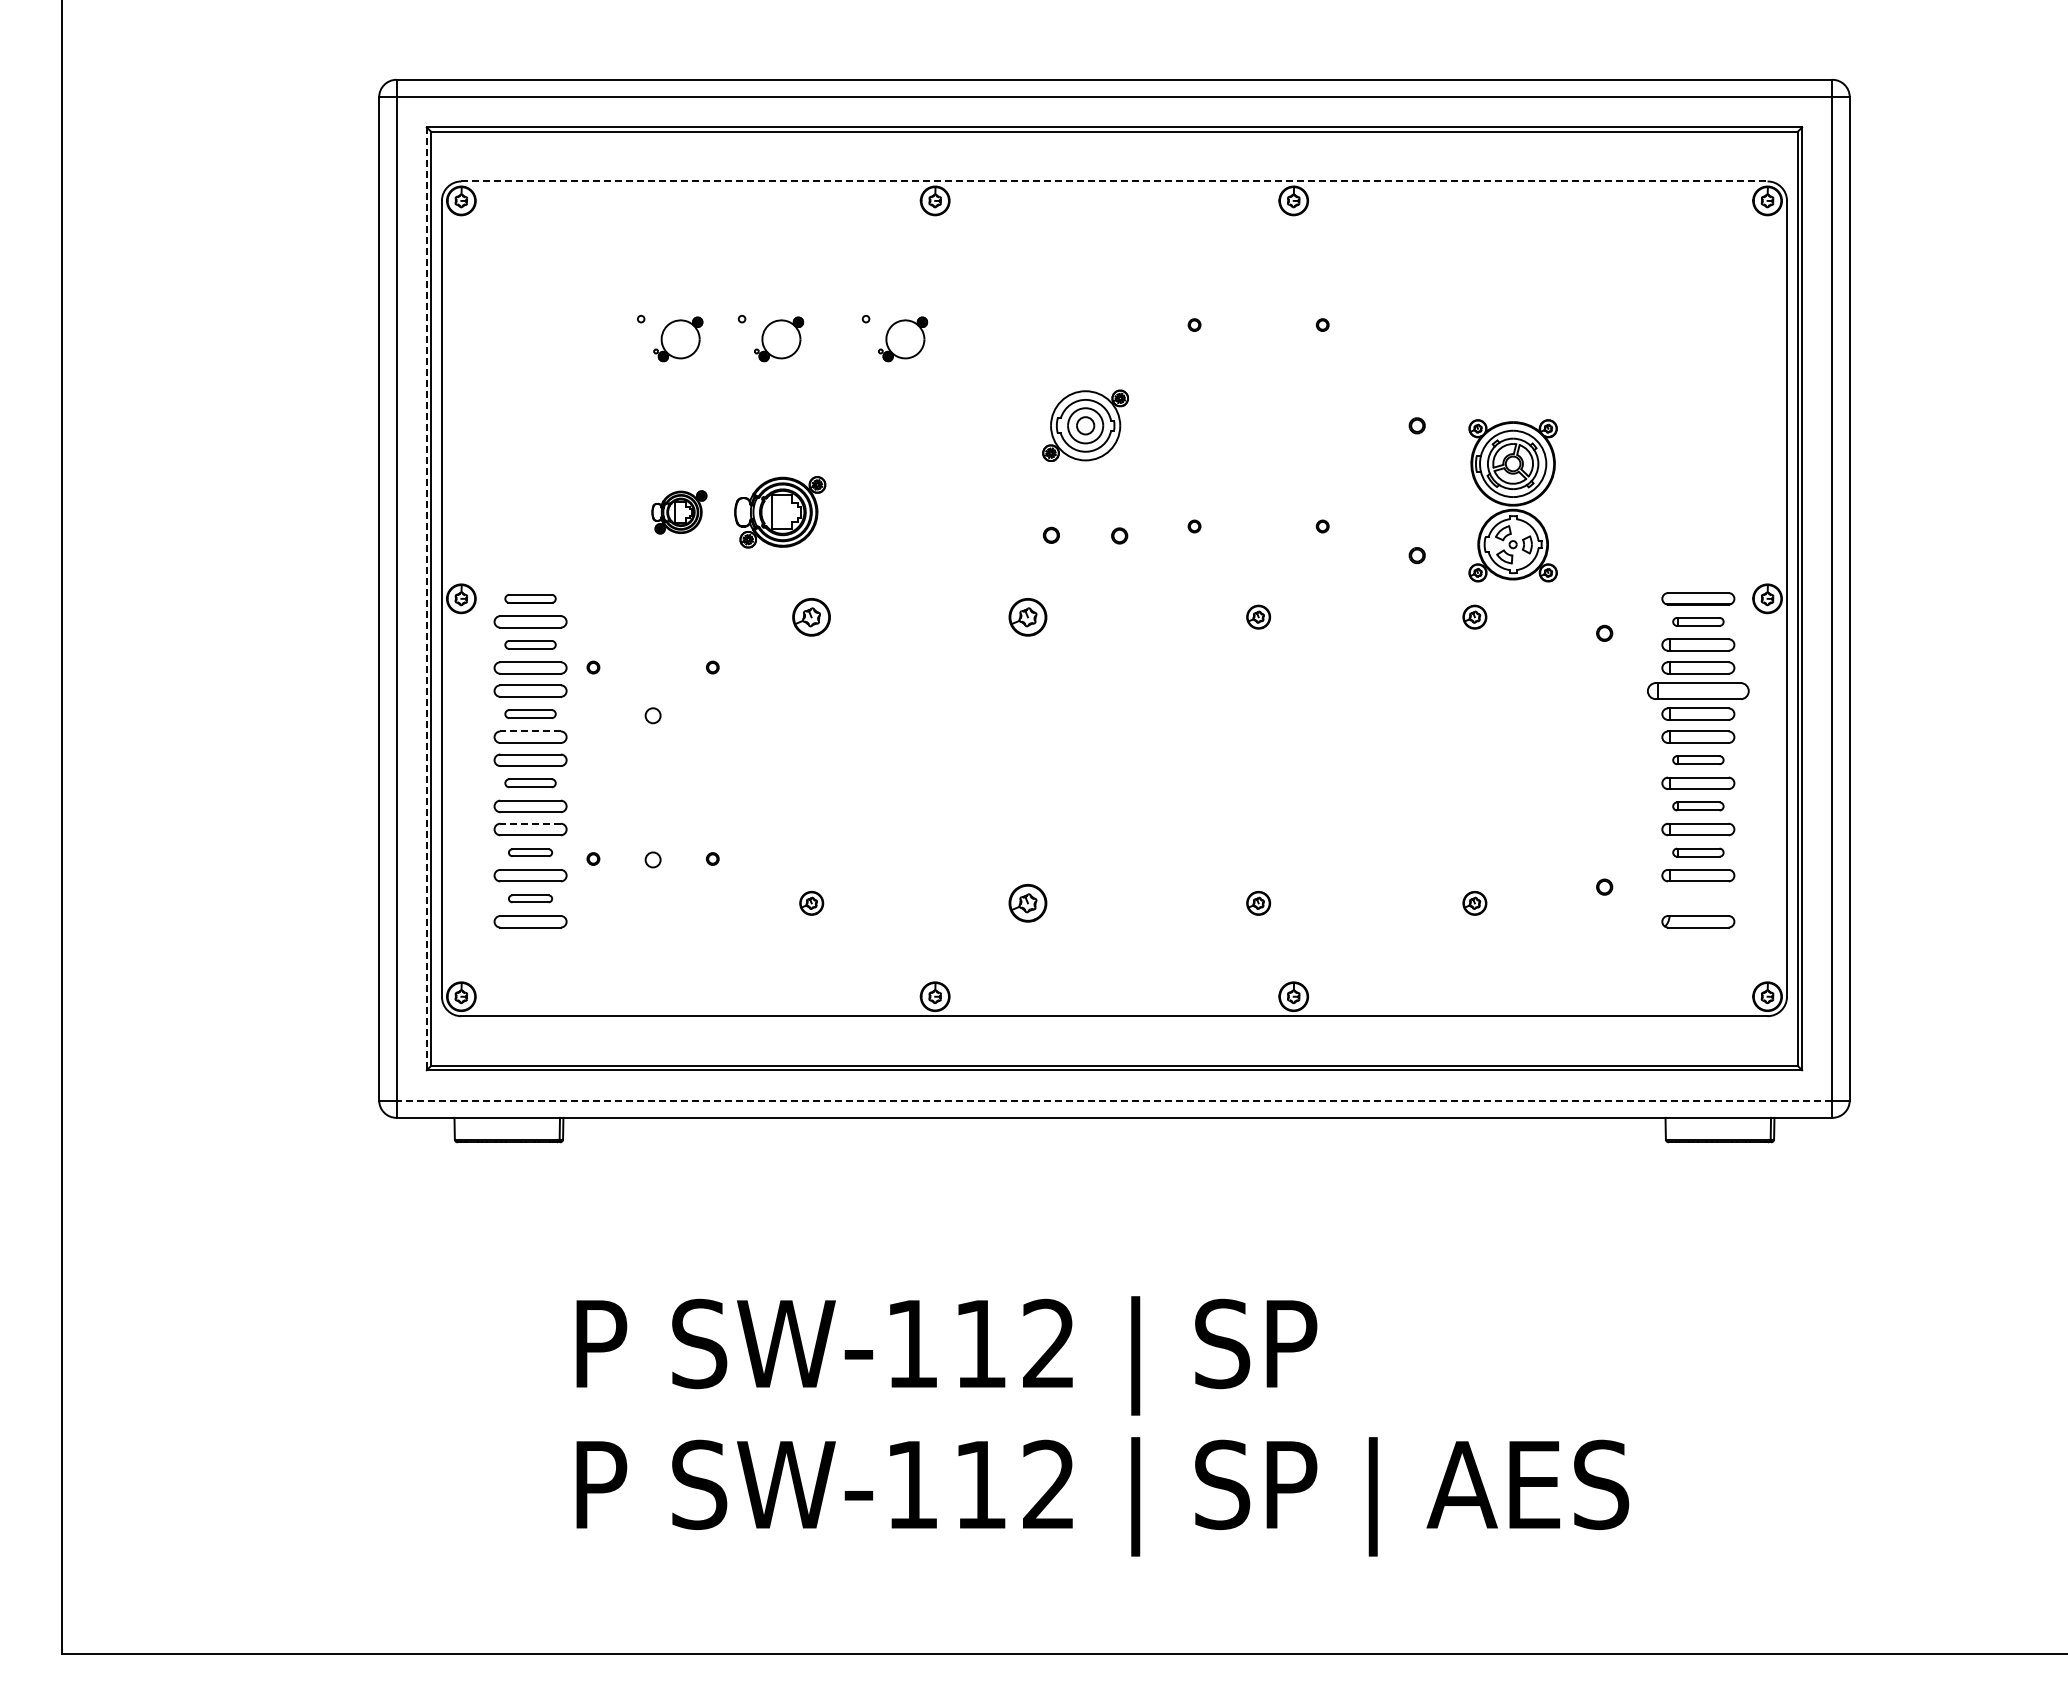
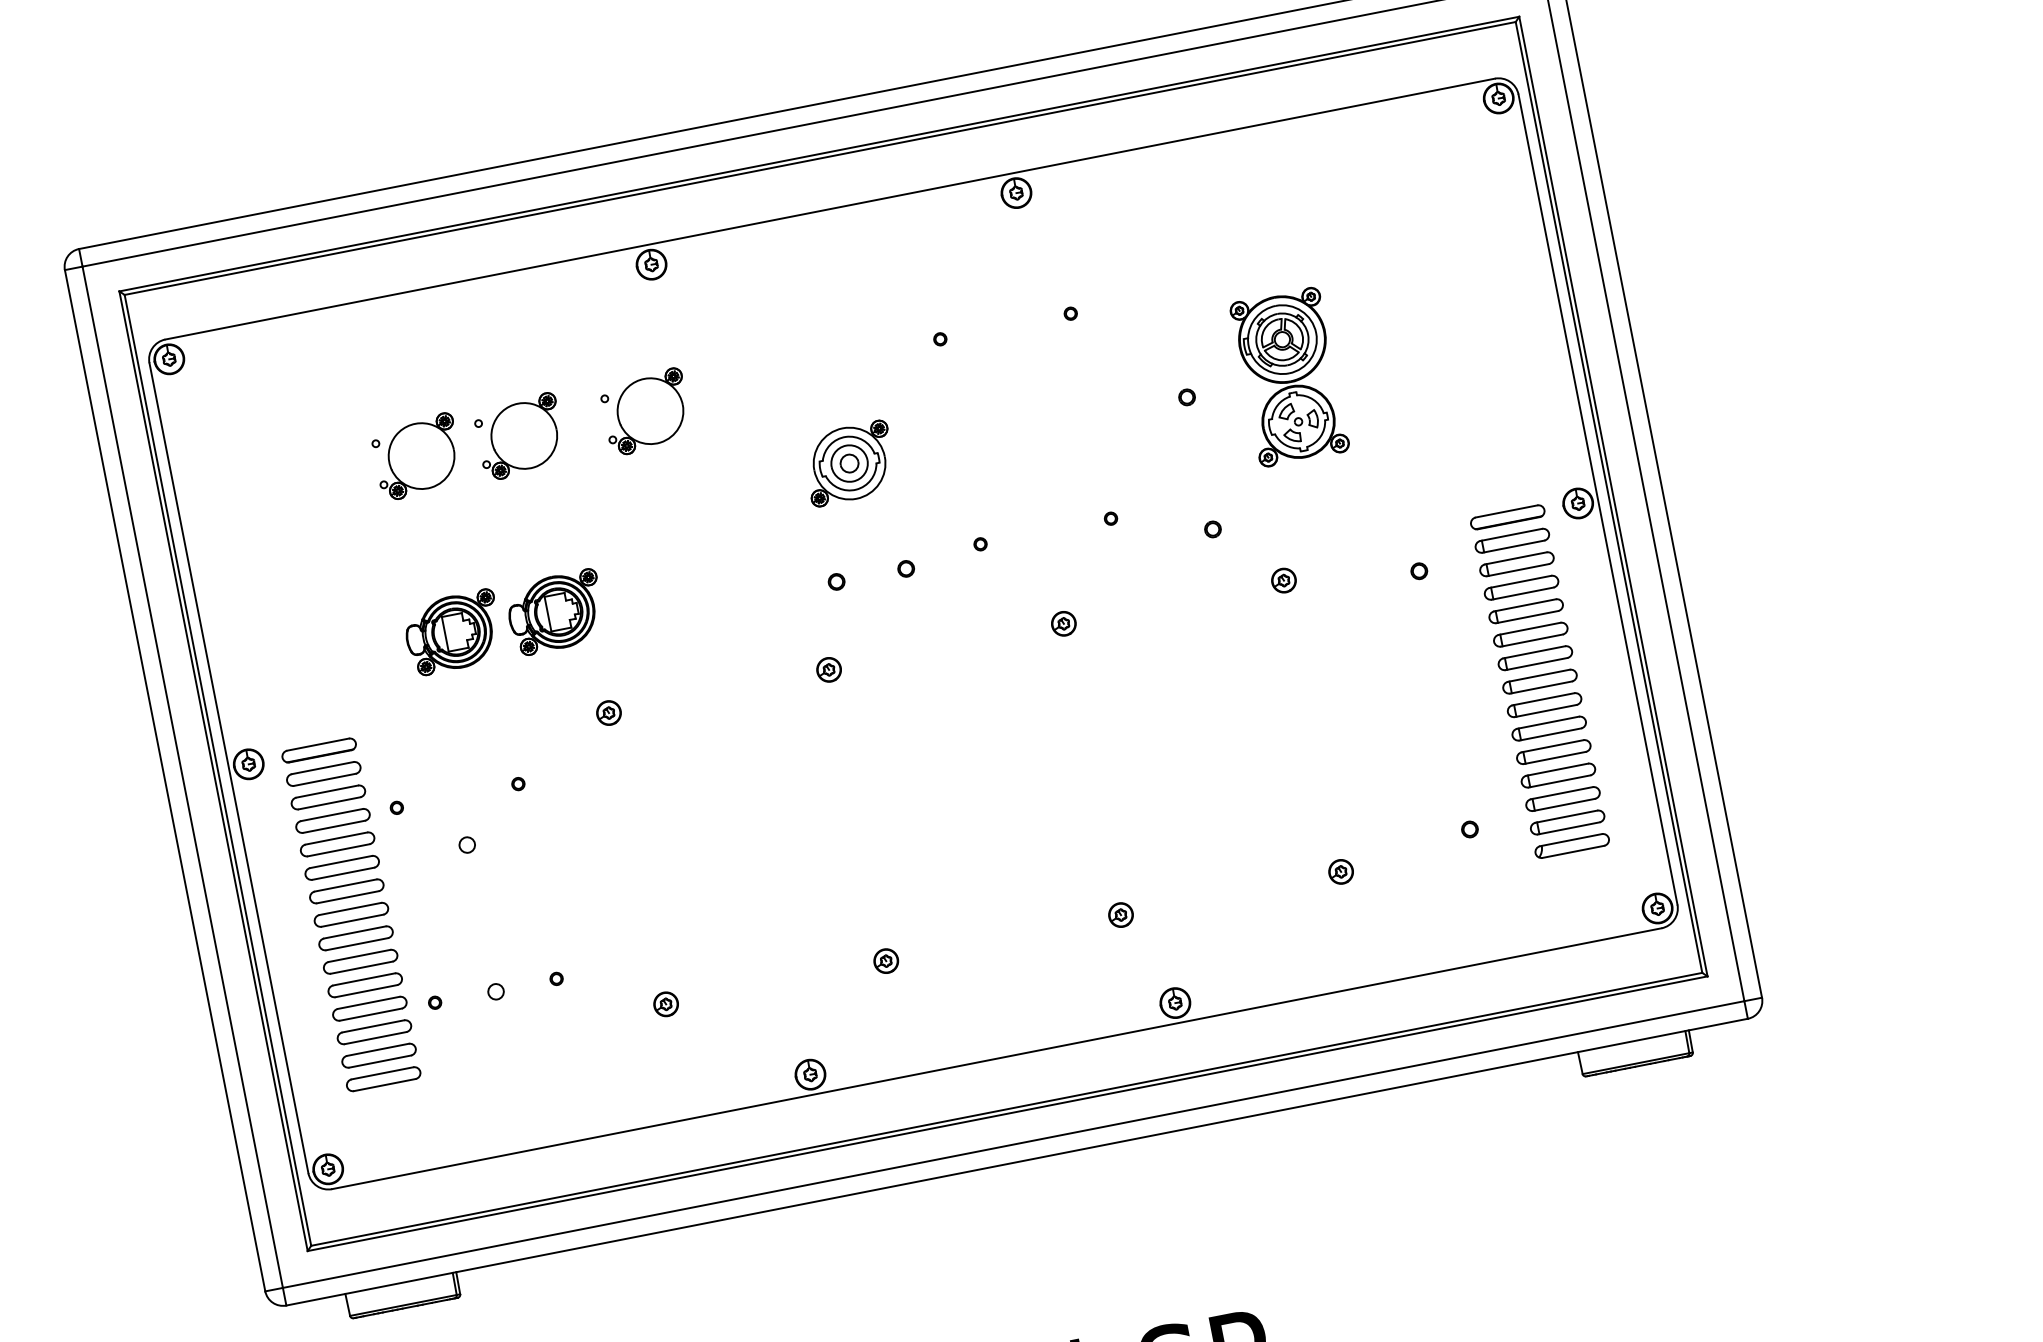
line: (1114, 181) -> (830, 209), dashed -> solid
part: (678, 339) -> (417, 457), size x1.67
part: (778, 339) -> (519, 437), size x1.67
part: (902, 339) -> (645, 412), size x1.67
part: (1512, 500) -> (1289, 377), moved
part: (679, 512) -> (453, 632), size x1.67
part: (530, 598) -> (319, 750), size x1.43
line: (426, 599) -> (213, 771), dashed -> solid
part: (811, 616) -> (608, 712), size x0.62
part: (1027, 616) -> (828, 669), size x0.62
part: (1698, 621) -> (1512, 540), size x1.43
part: (530, 644) -> (328, 797), size x1.43
part: (1698, 690) -> (1526, 610), size x0.71
part: (530, 713) -> (342, 867), size x1.43
line: (530, 731) -> (345, 885), dashed -> solid
part: (1698, 759) -> (1539, 680), size x1.43
part: (530, 782) -> (355, 937), size x1.43
part: (1698, 806) -> (1549, 728), size x1.43
line: (530, 823) -> (363, 979), dashed -> solid
part: (530, 852) -> (369, 1008), size x1.67
part: (1698, 852) -> (1558, 775), size x1.43
part: (530, 898) -> (378, 1055), size x1.67
part: (1698, 898) -> (1567, 822), added
part: (1027, 903) -> (885, 961), size x0.62
line: (1114, 1100) -> (1013, 1144), dashed -> solid

